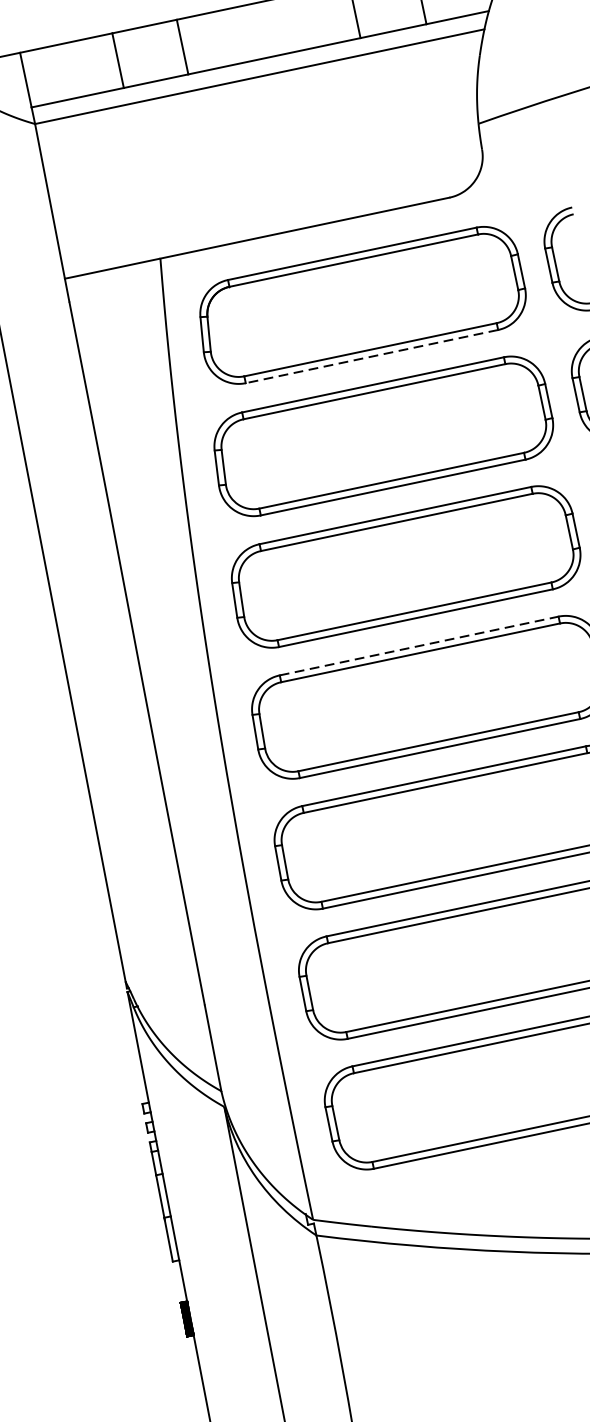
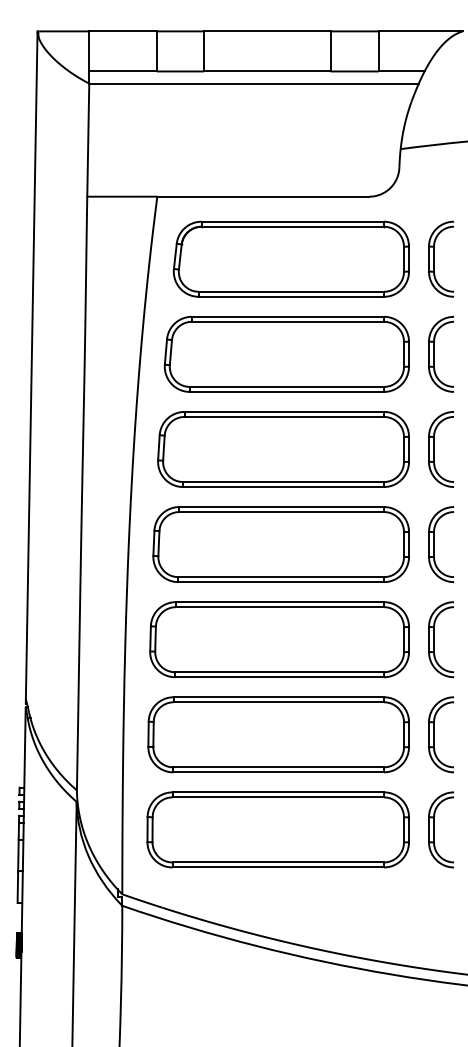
line: (372, 356) -> (291, 296), dashed -> solid
line: (420, 646) -> (282, 507), dashed -> solid

